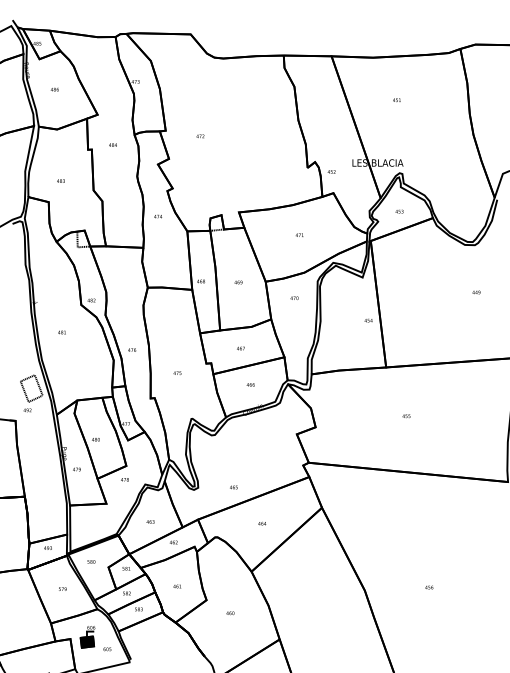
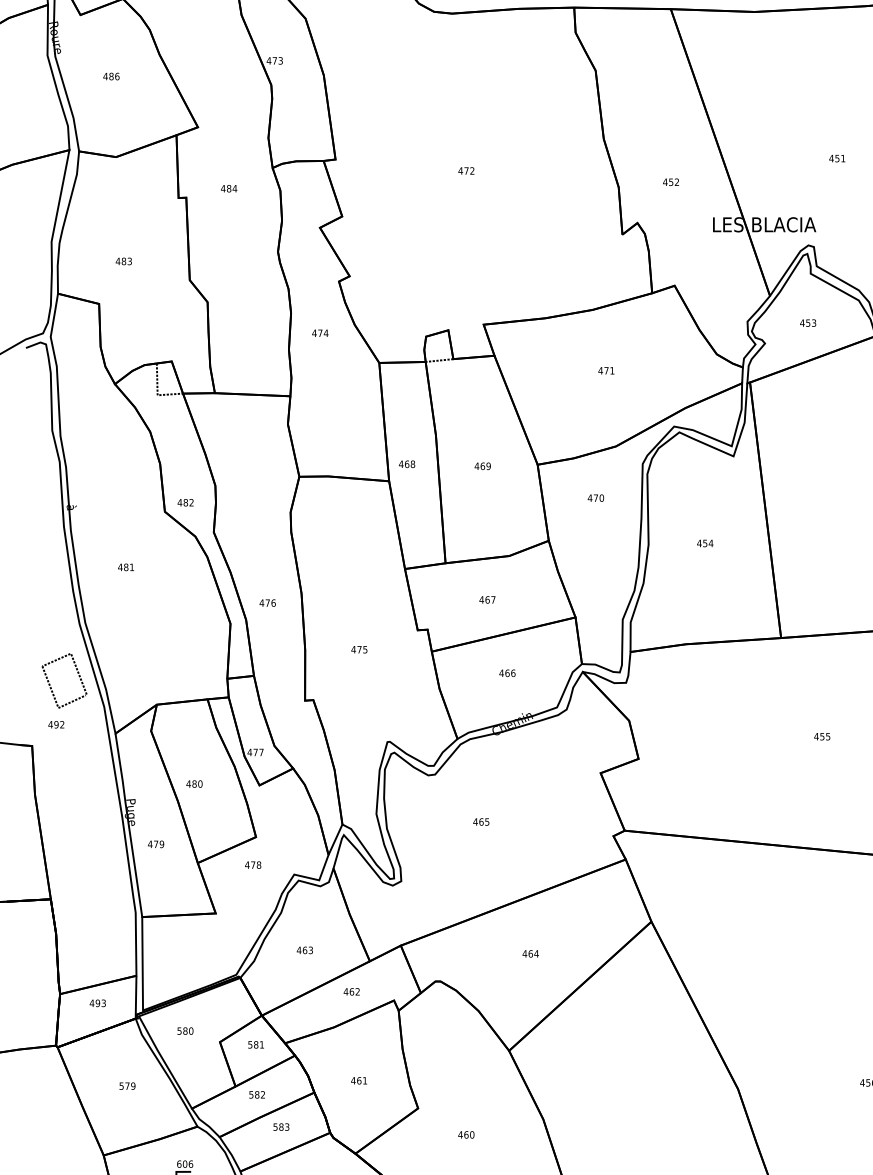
text: (396, 100) -> (836, 159), moved
text: (200, 136) -> (466, 171), moved
text: (331, 171) -> (670, 181), moved
text: (368, 320) -> (704, 543), moved
text: (233, 487) -> (480, 822), moved

